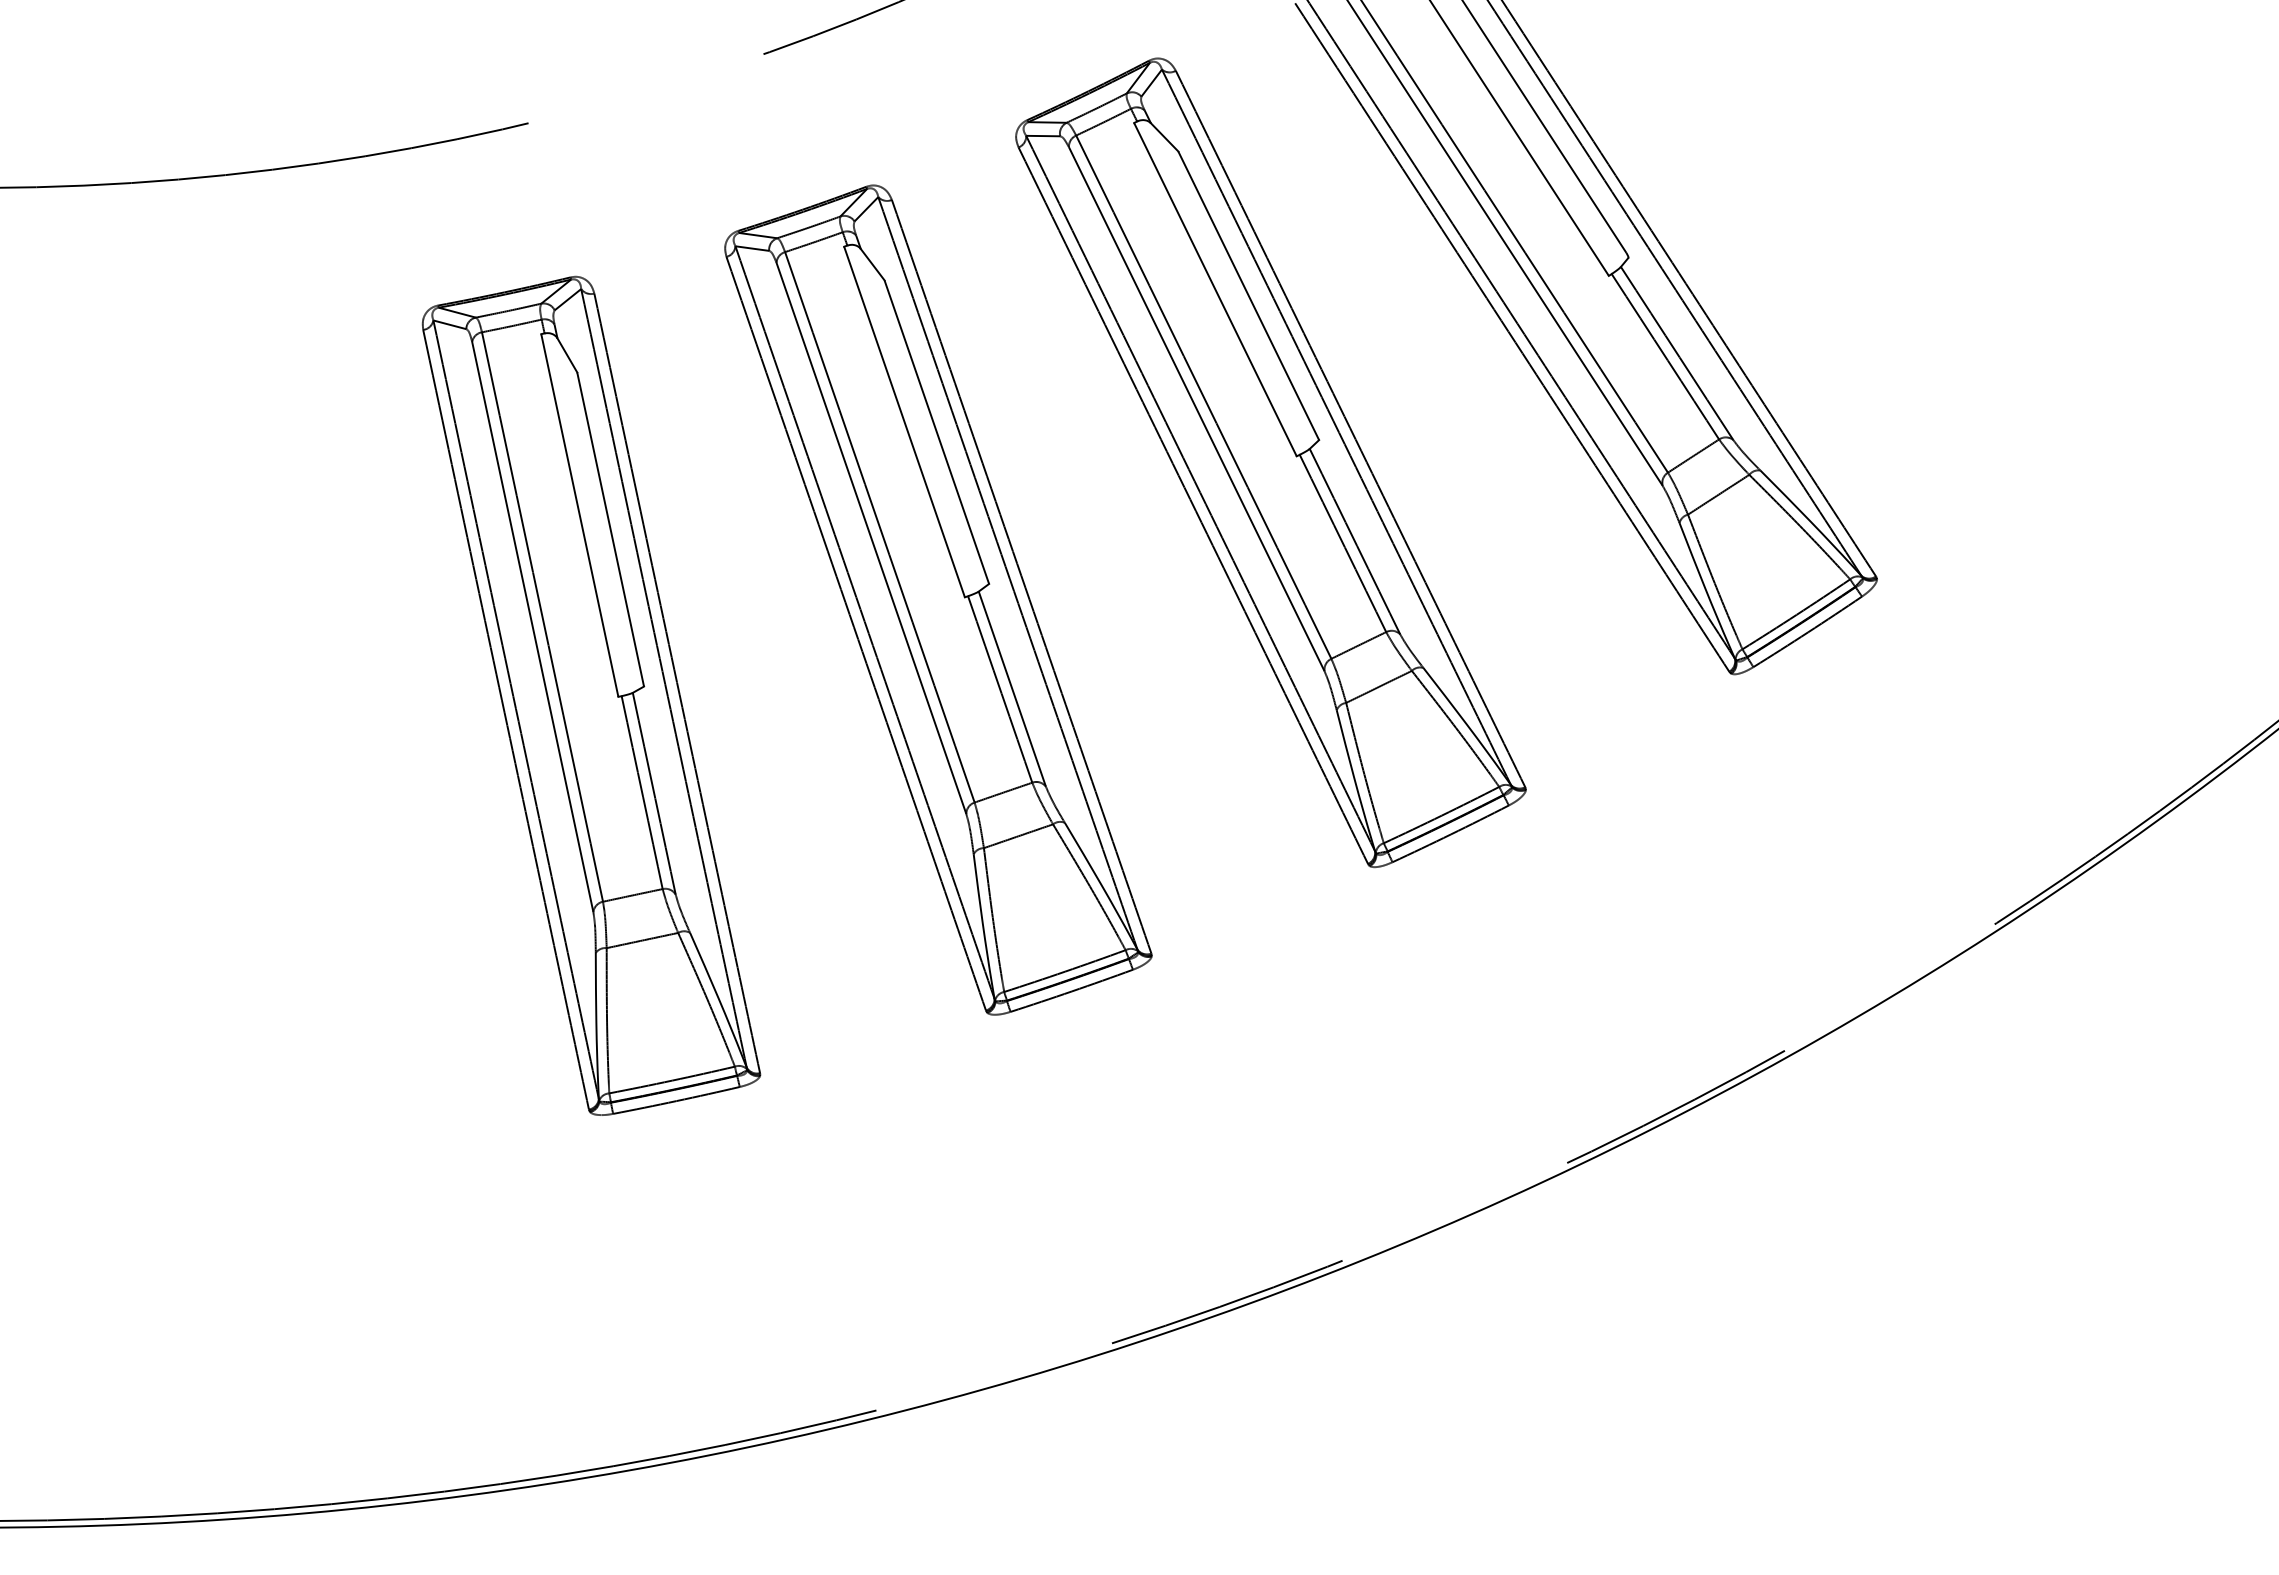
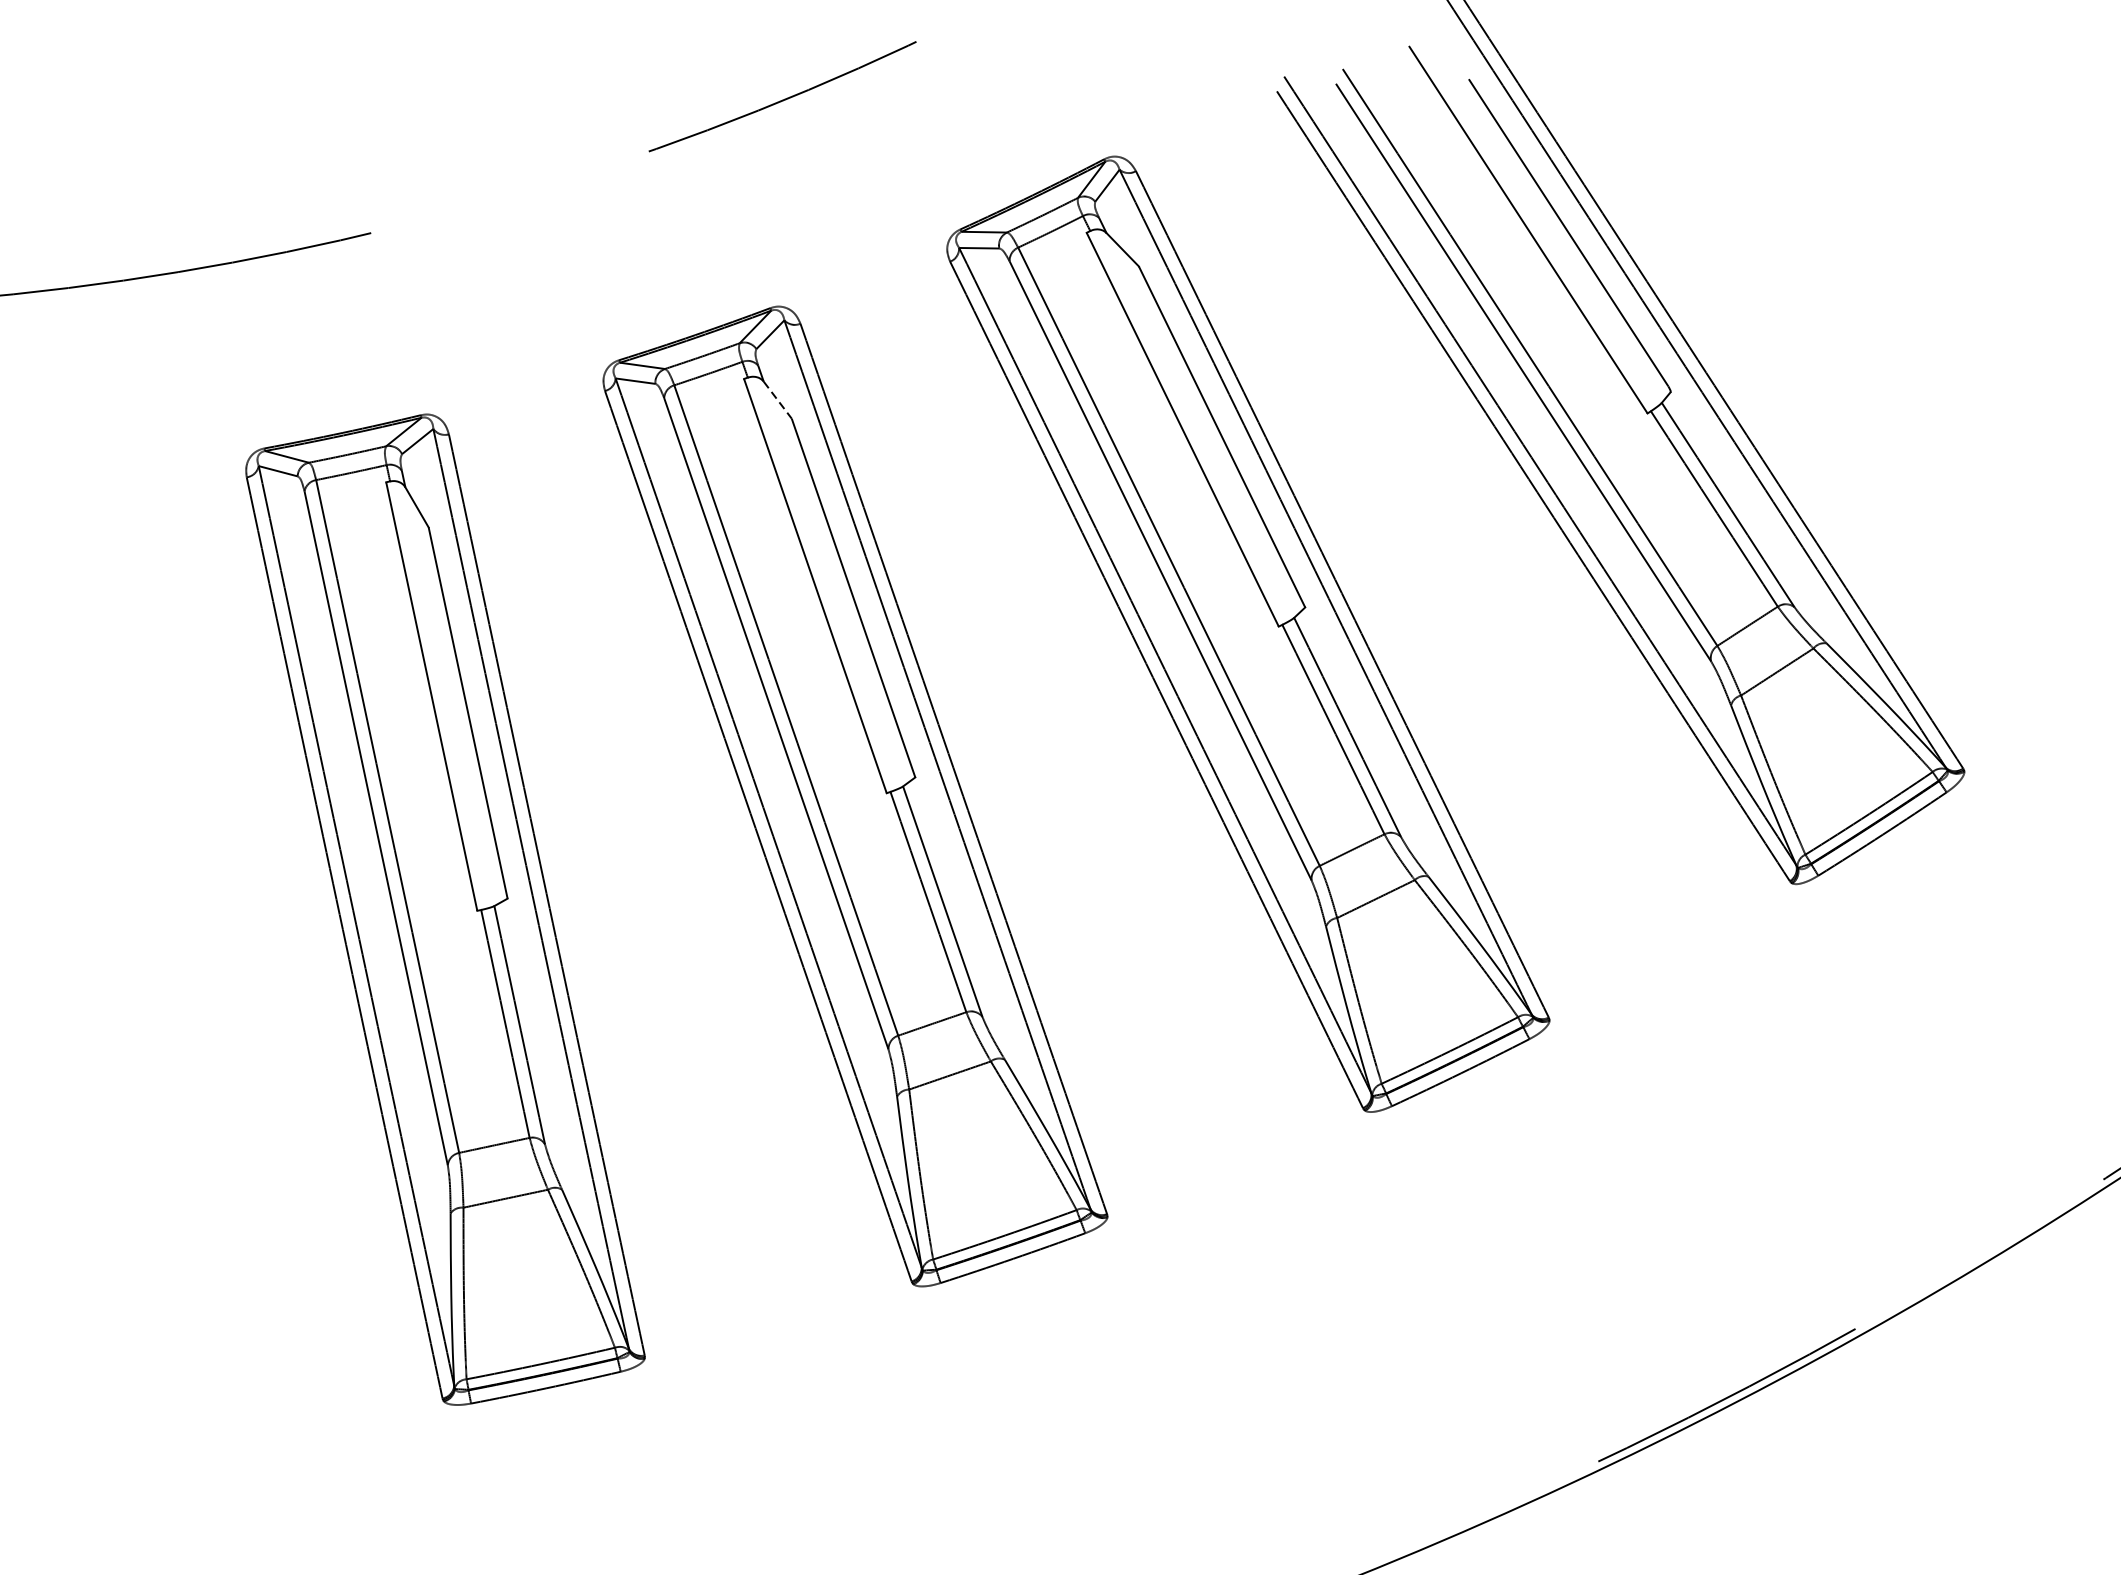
line: (872, 264) -> (777, 399), solid -> dashed

